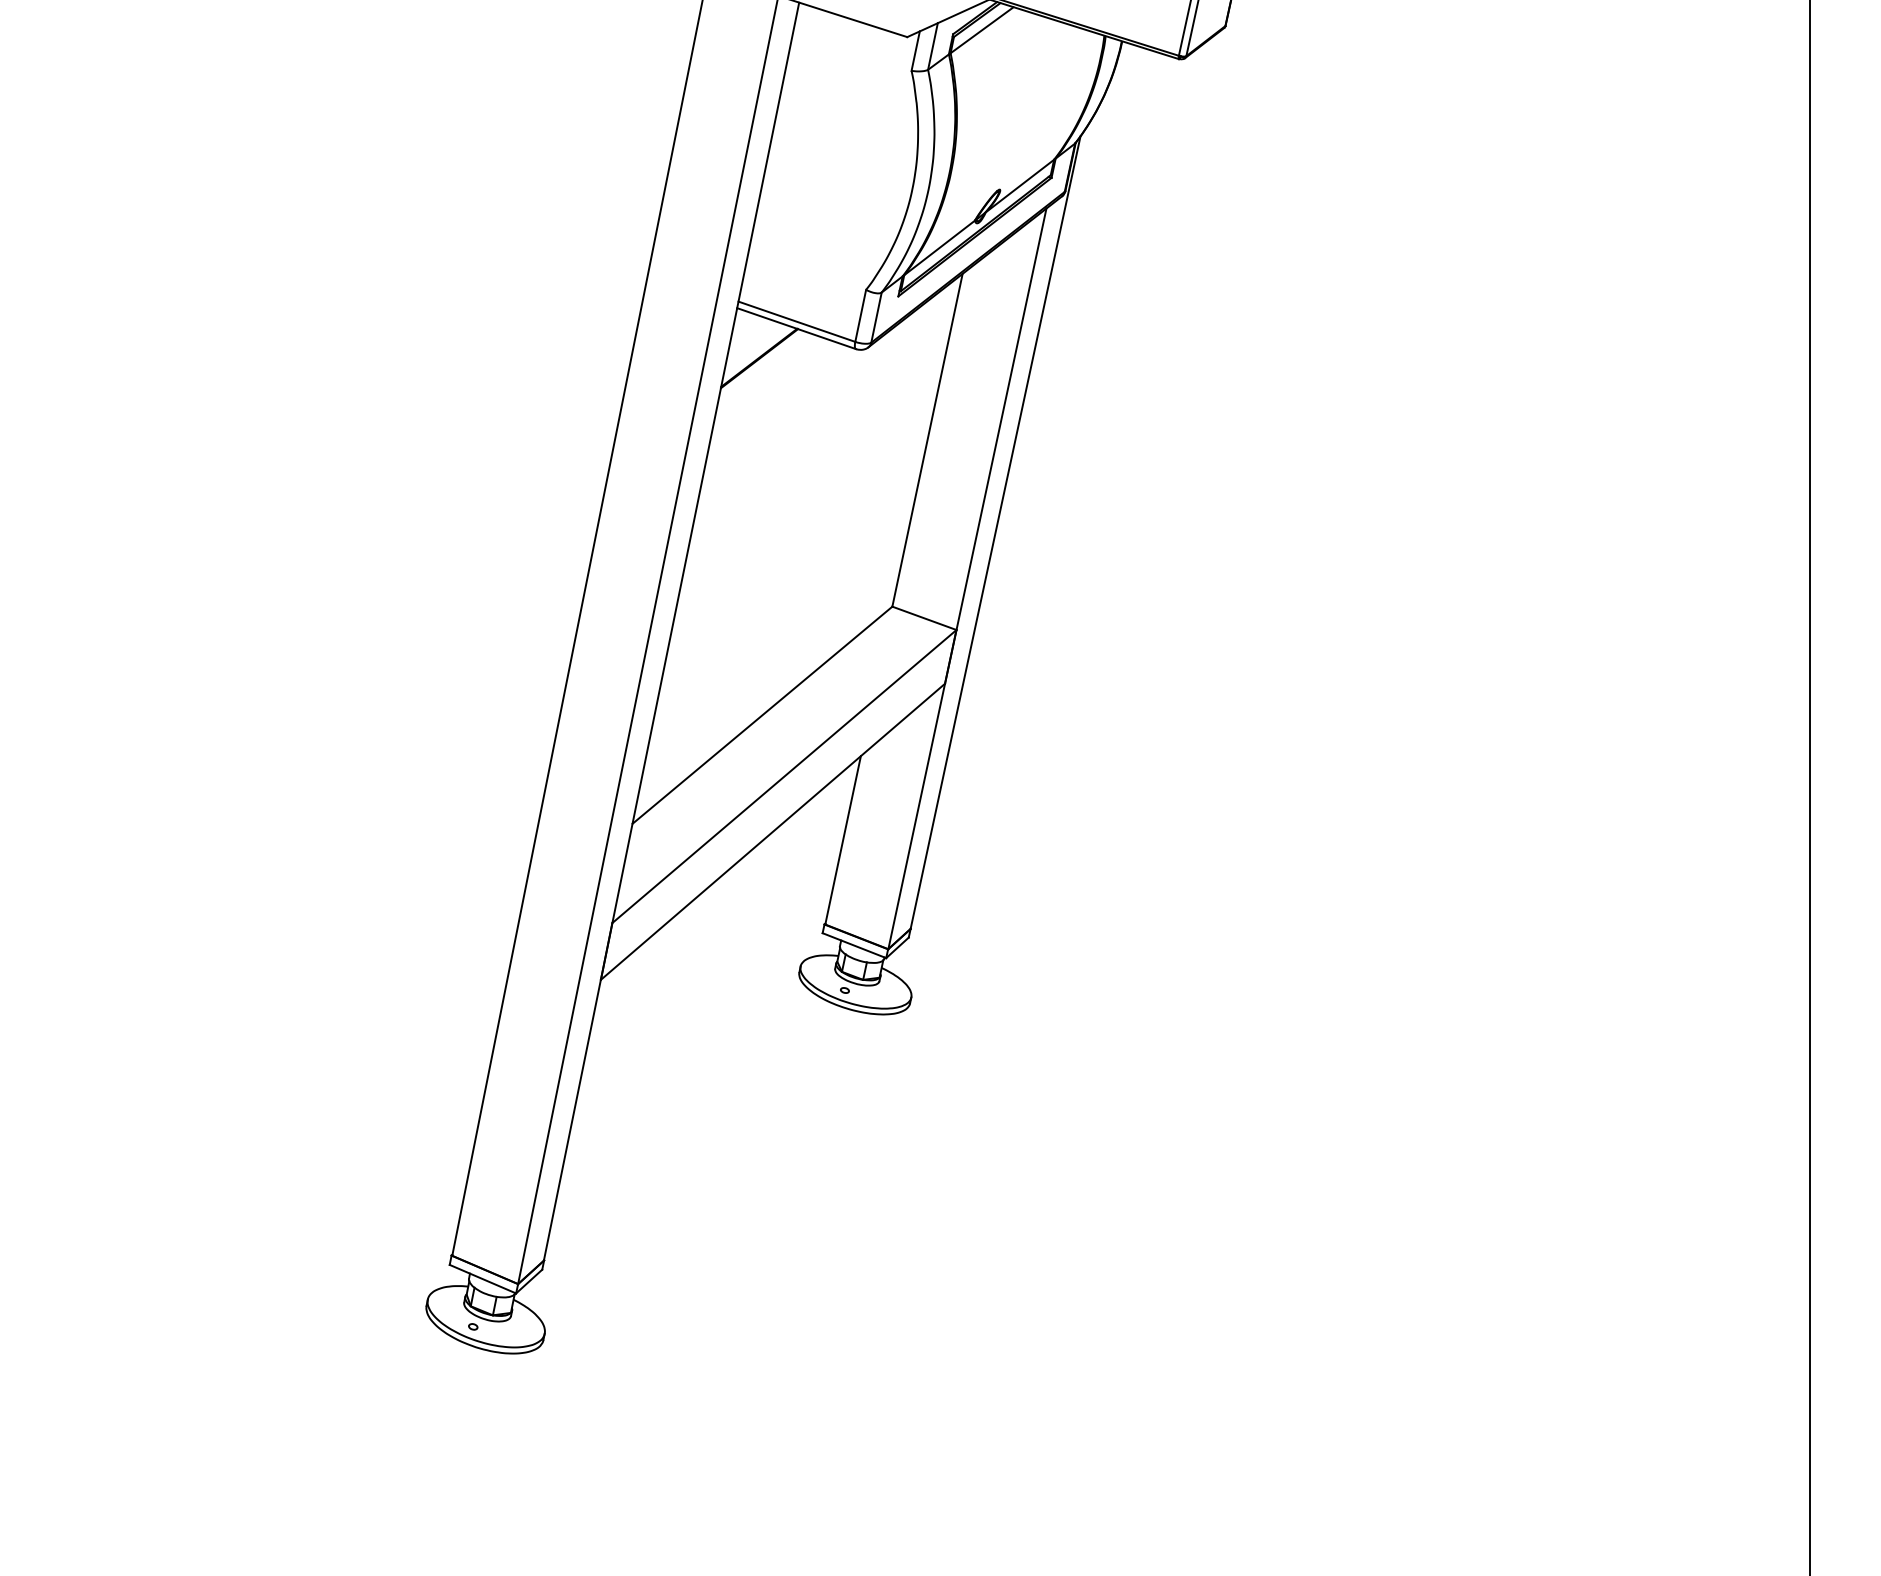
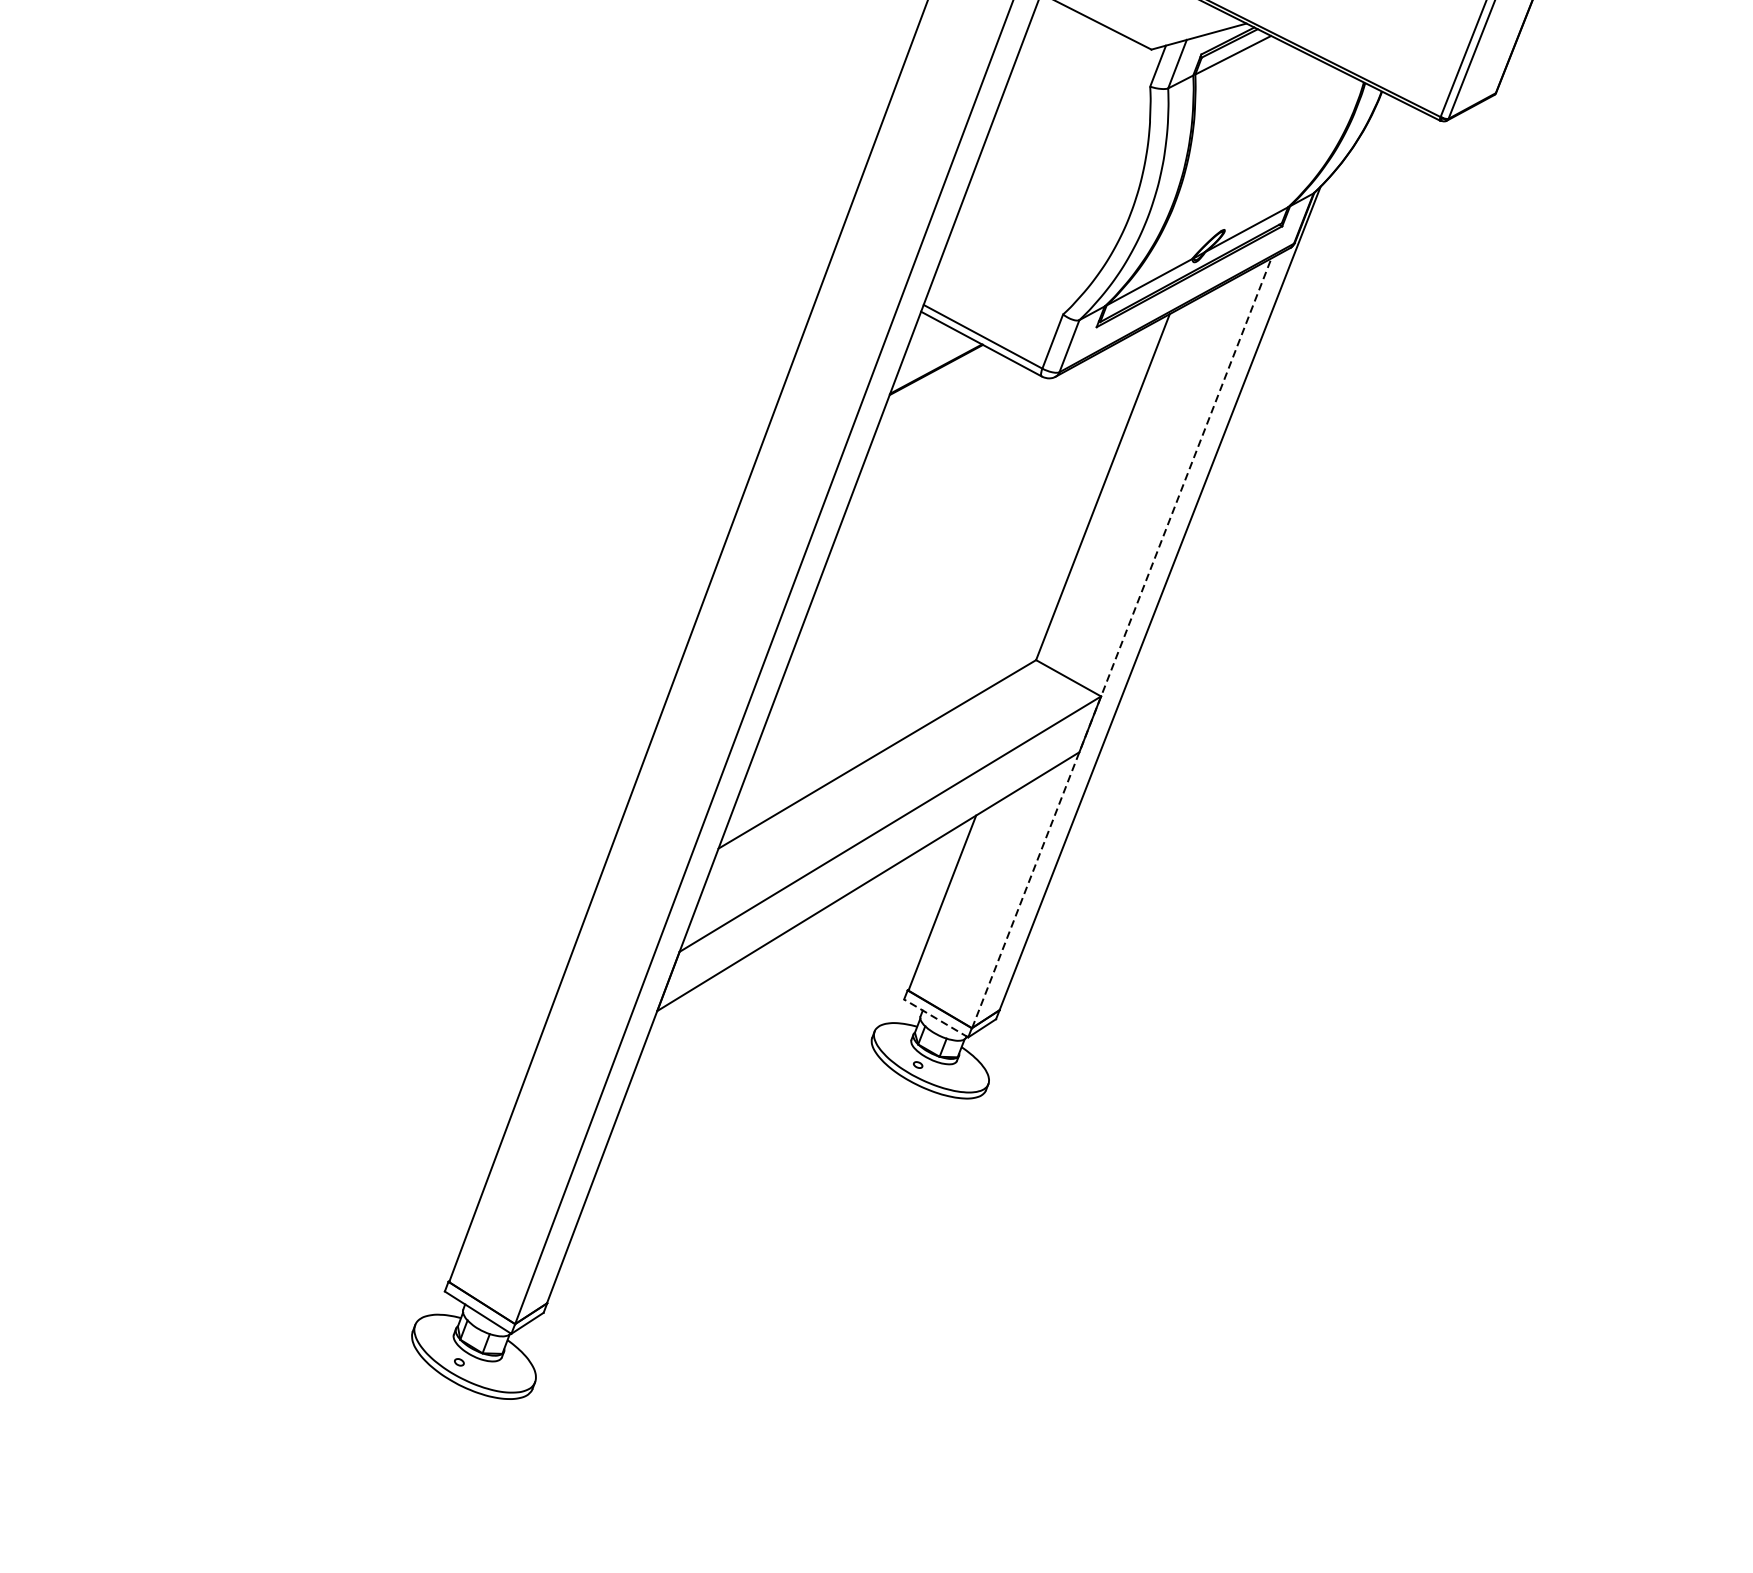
line: (967, 578) -> (1121, 642), solid -> dashed
line: (853, 945) -> (935, 1018), solid -> dashed

